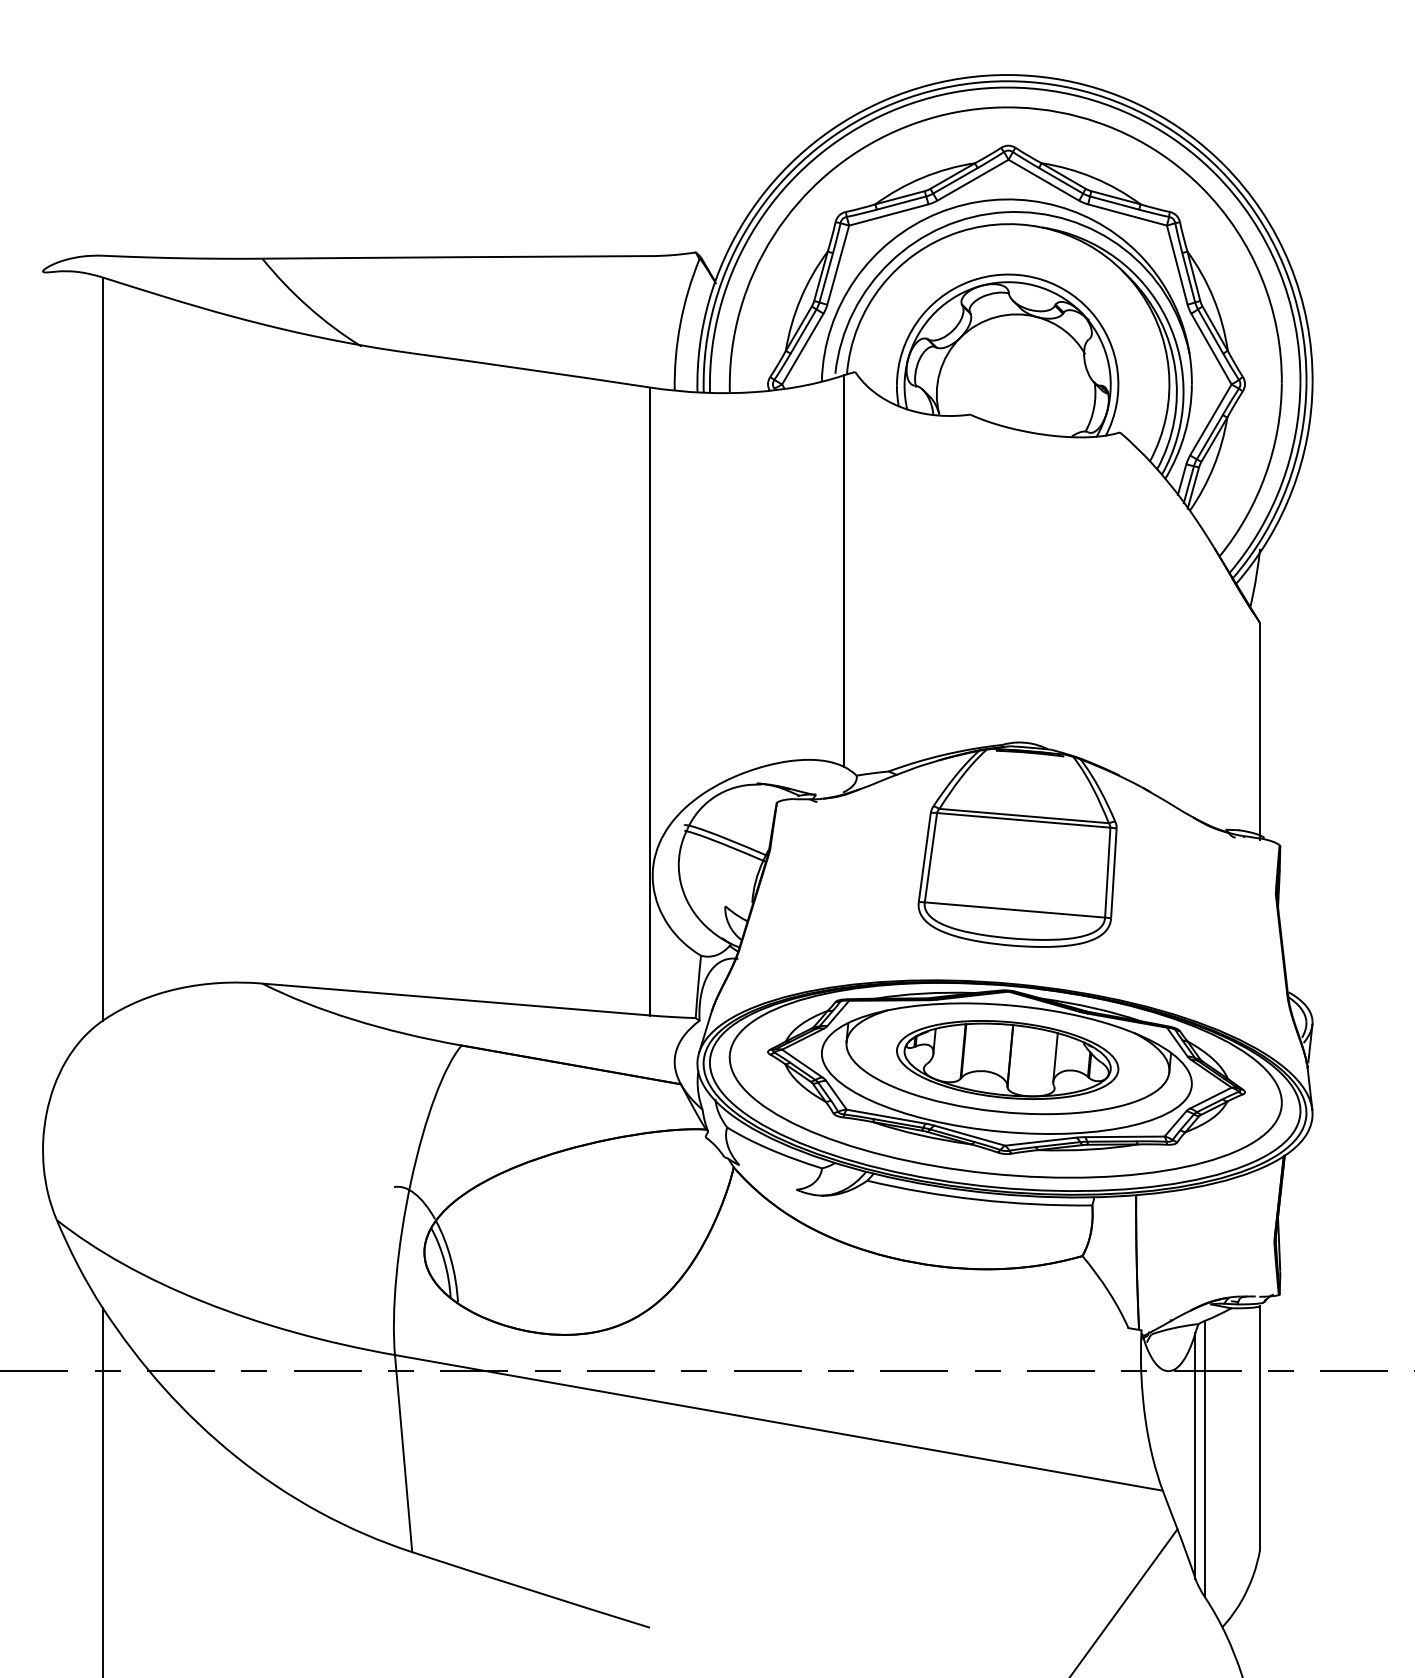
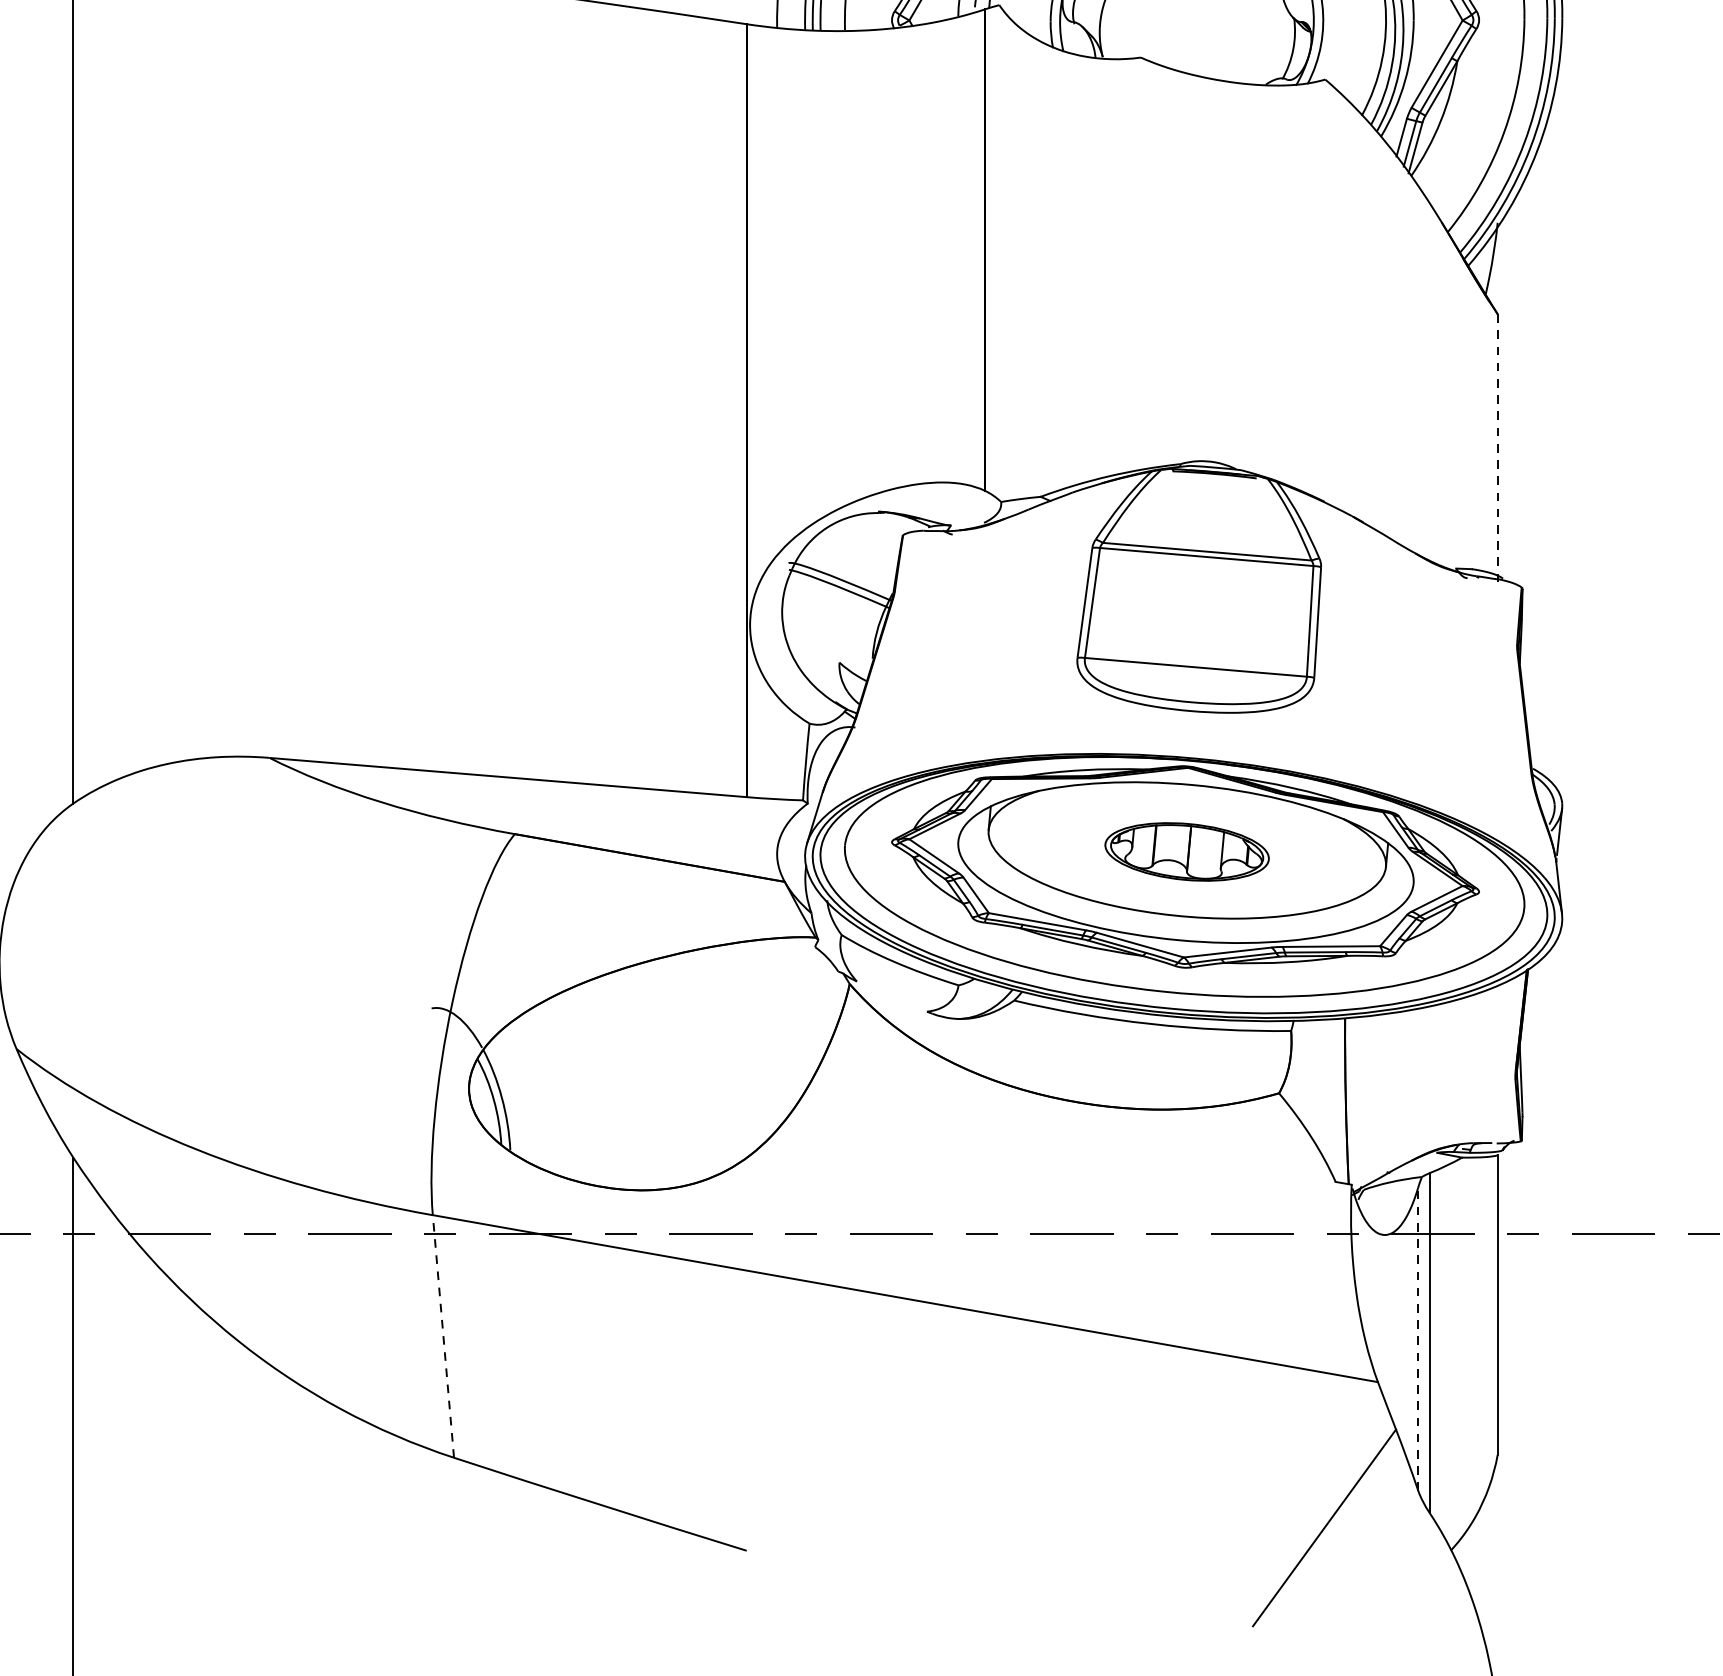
line: (1260, 731) -> (1498, 447), solid -> dashed
part: (1007, 1059) -> (1186, 851), size x0.6
line: (403, 1453) -> (443, 1336), solid -> dashed
line: (1195, 1455) -> (1418, 1338), solid -> dashed

